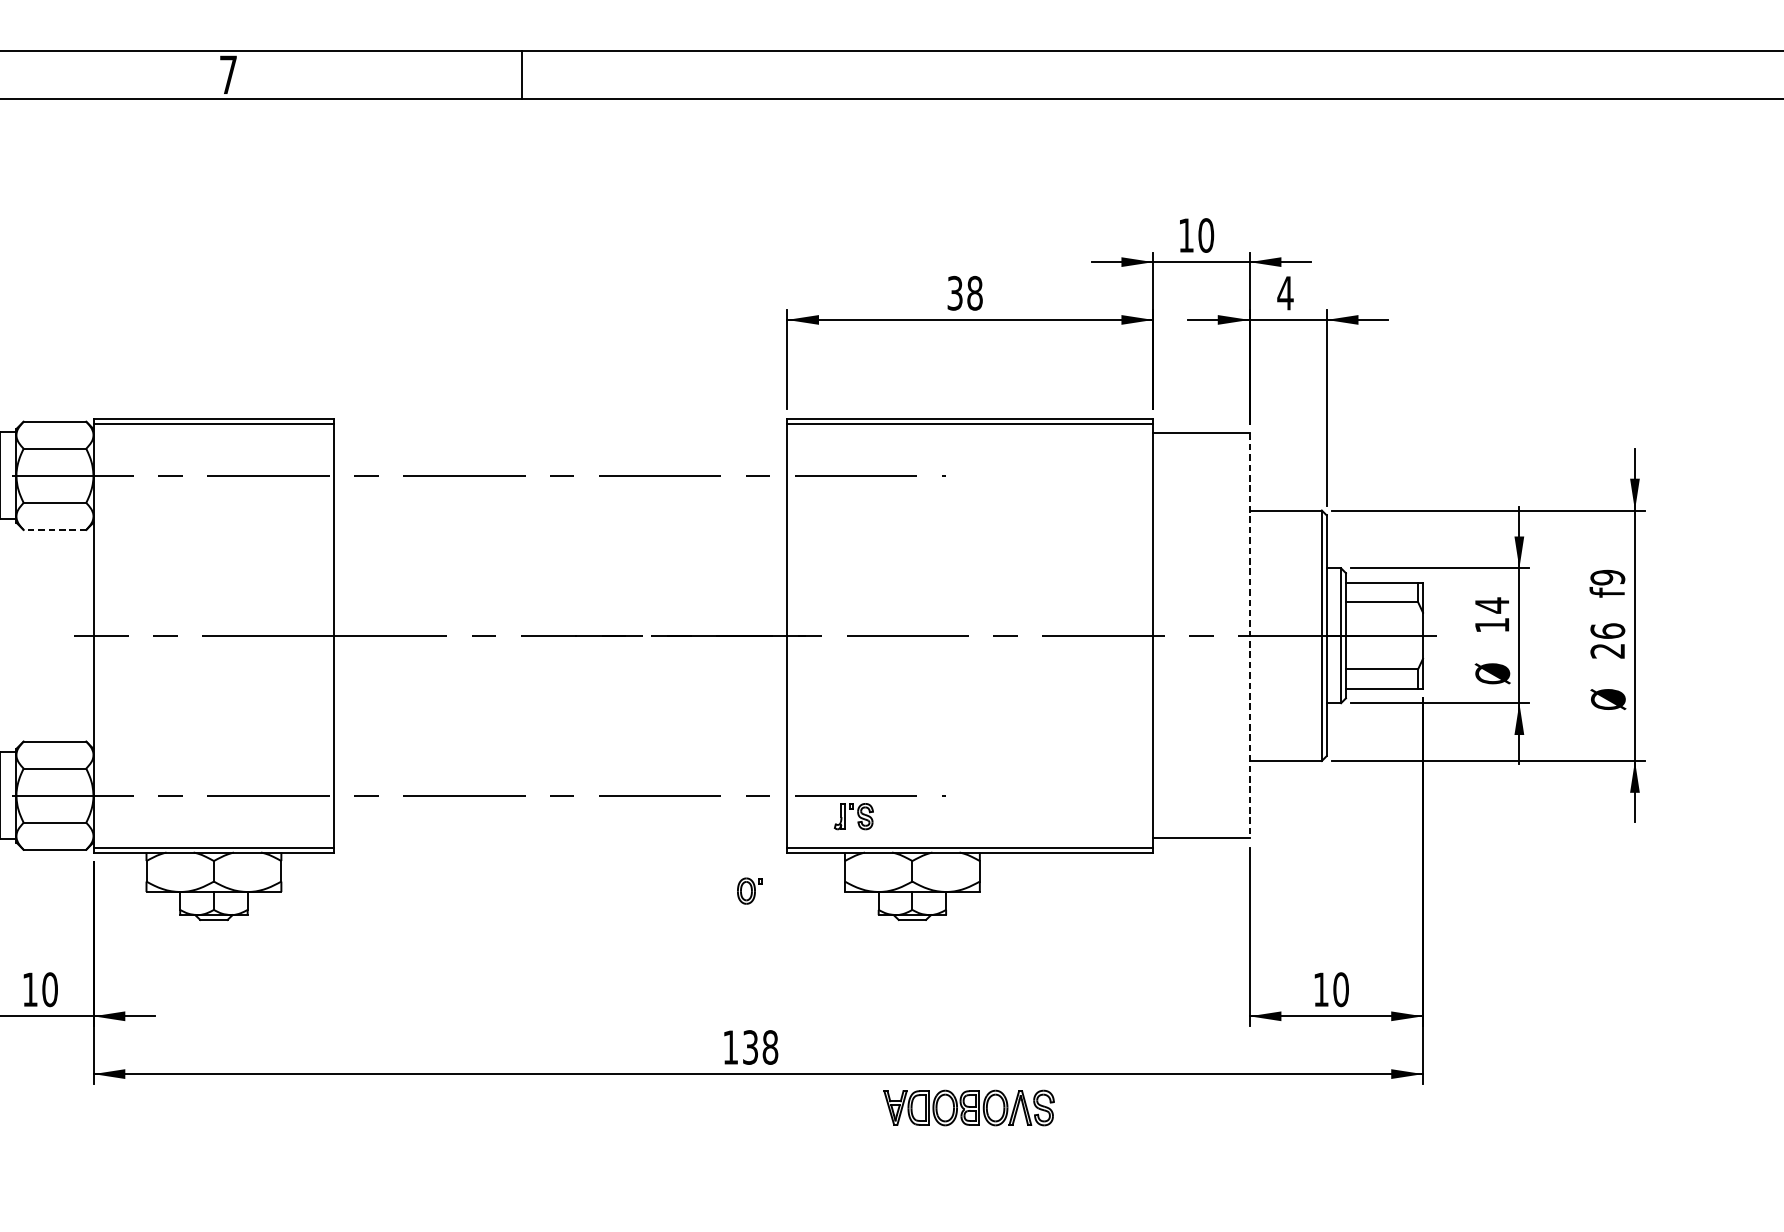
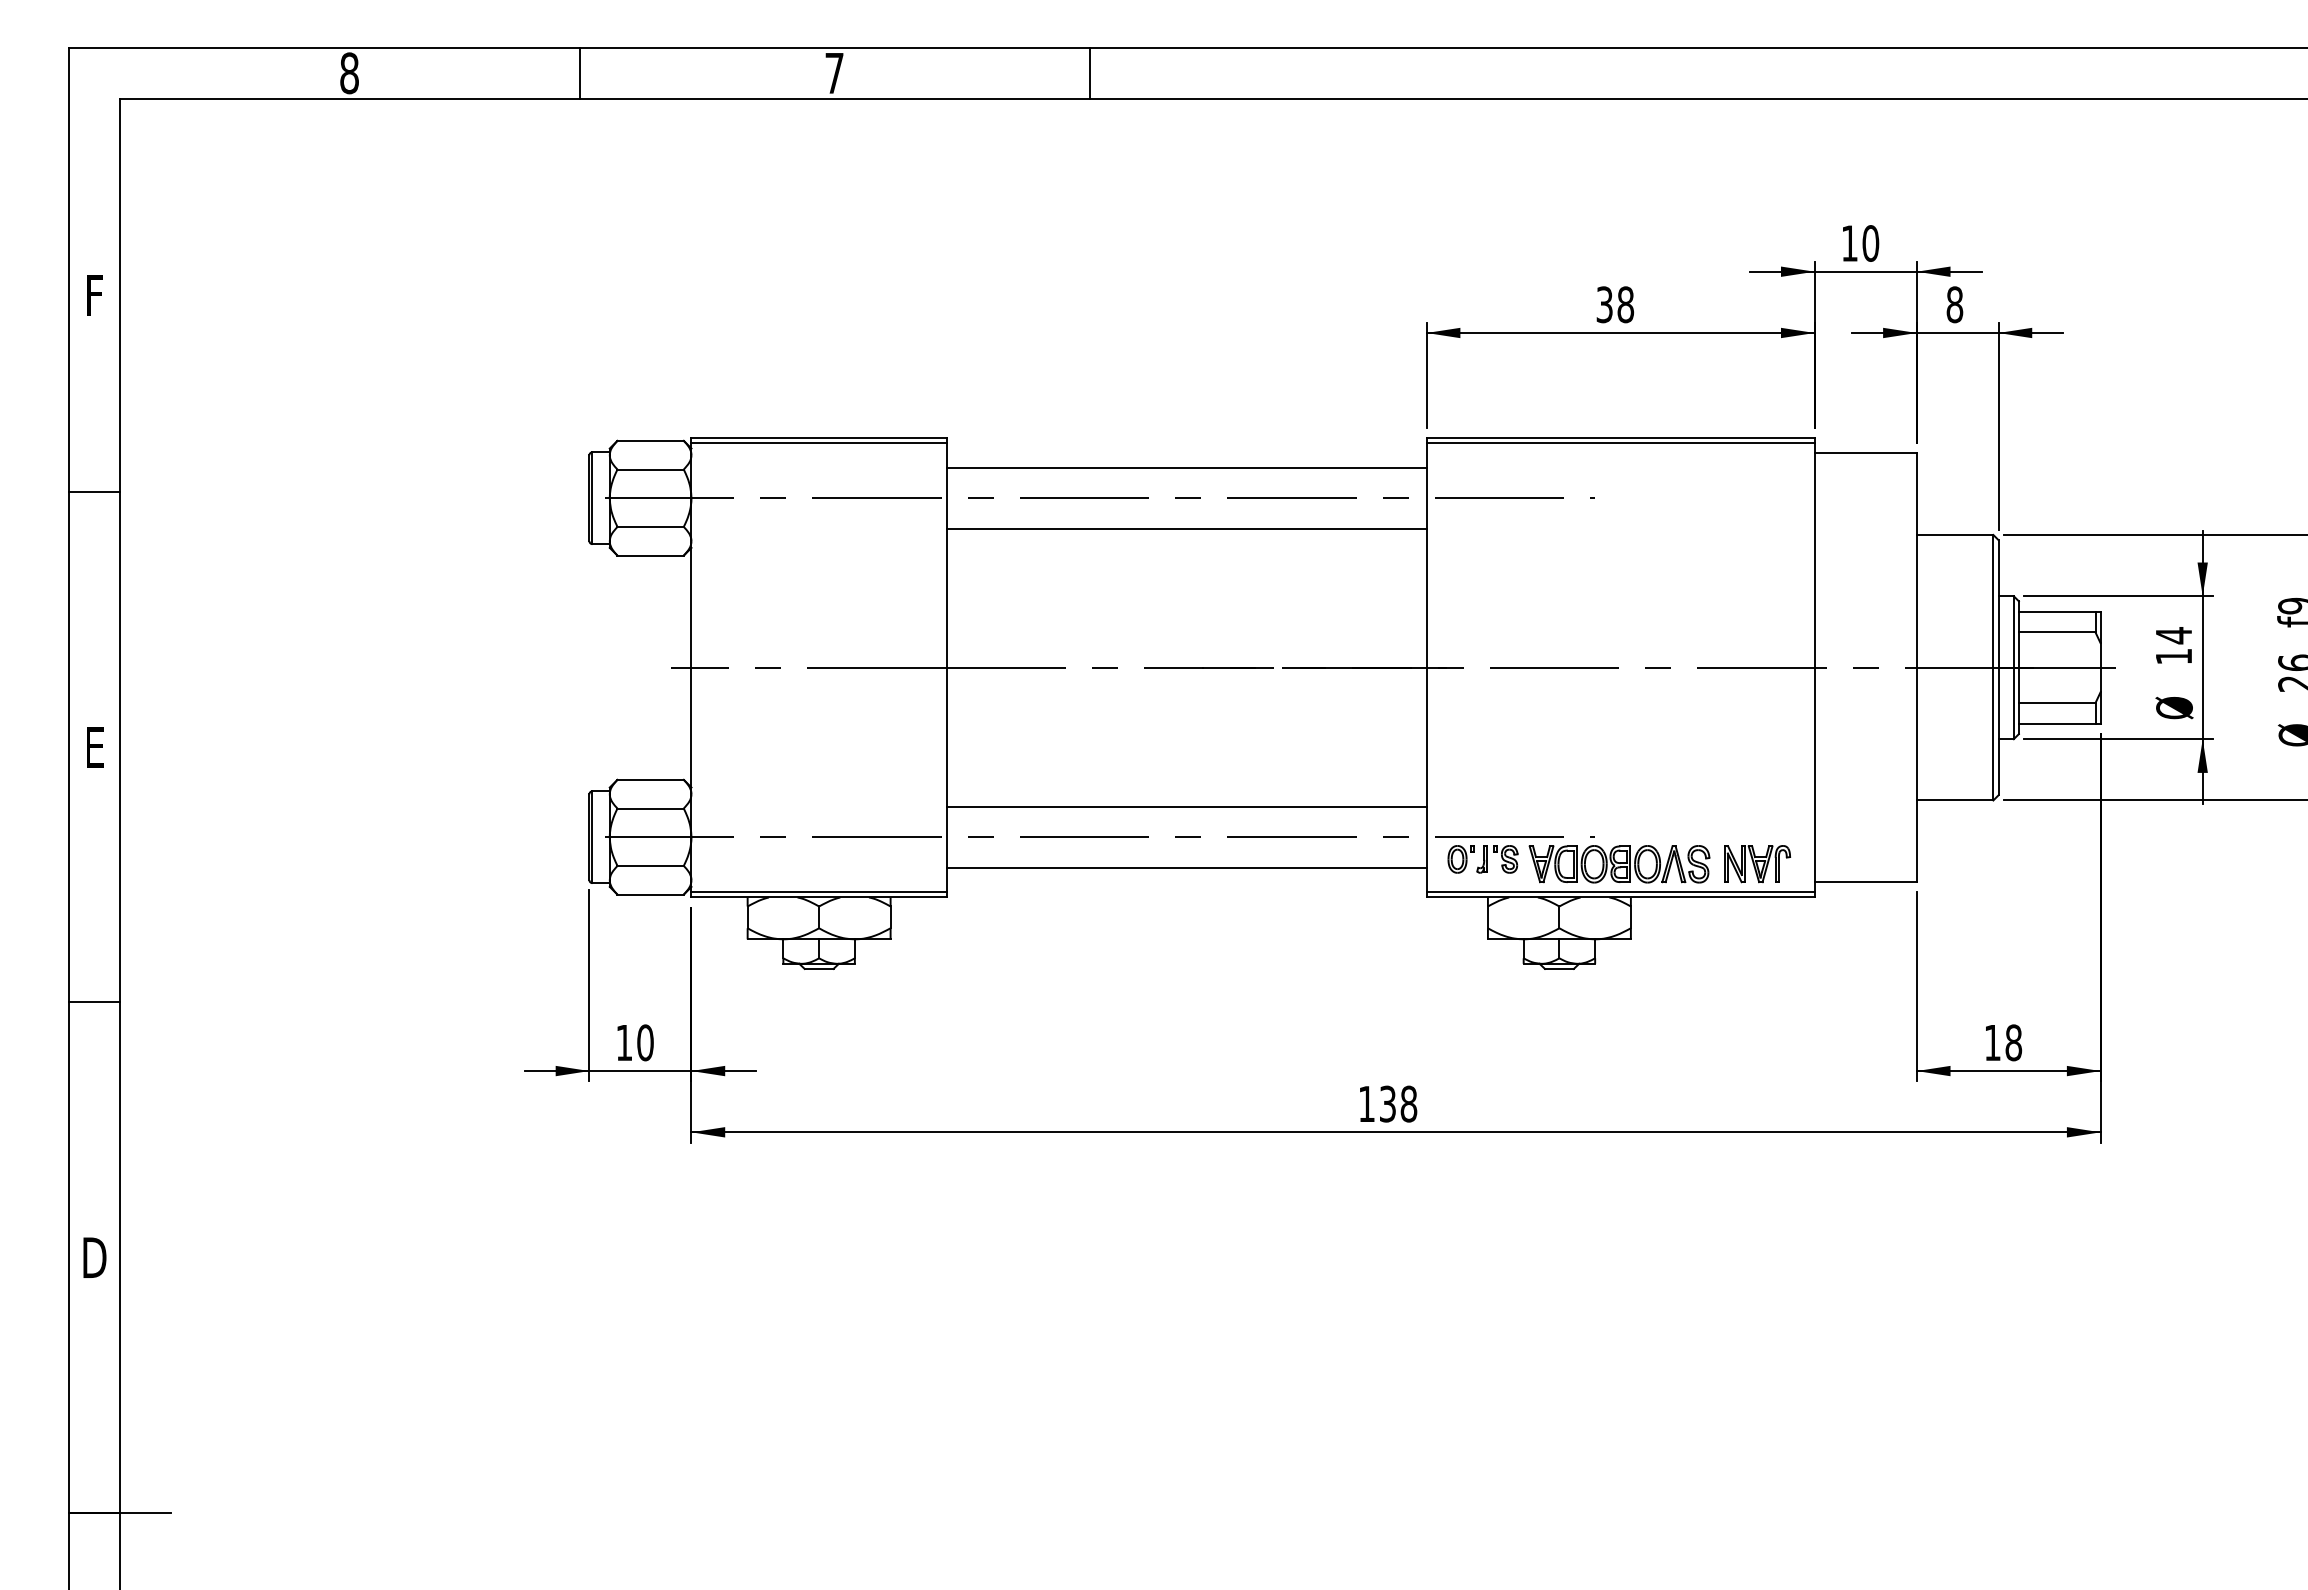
line: (521, 74) -> (1090, 72), moved
text: (1285, 293) -> (1954, 304), 4 -> 8
line: (560, 446) -> (1186, 467), added
line: (560, 504) -> (1186, 528), added
line: (54, 529) -> (650, 555), dashed -> solid
line: (1249, 636) -> (1916, 668), dashed -> solid
line: (560, 766) -> (1186, 806), added
part: (1099, 821) -> (1757, 864), added
line: (560, 824) -> (1186, 867), added
part: (749, 891) -> (1460, 859), moved
text: (1340, 989) -> (2013, 1042), 10 -> 18
part: (969, 1108) -> (1619, 864), moved

